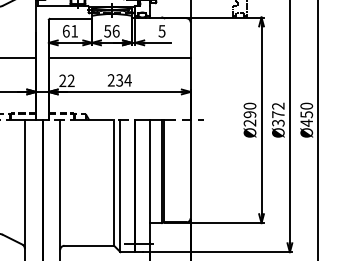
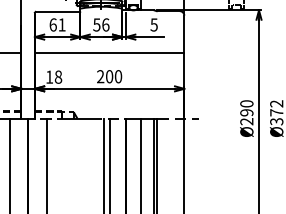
text: (66, 80) -> (53, 76), 22 -> 18
text: (123, 80) -> (113, 76), 234 -> 200

